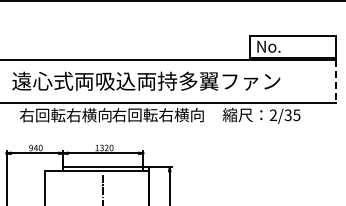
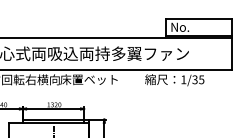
line: (336, 82) -> (232, 54), dashed -> solid
text: (272, 114) -> (183, 79), 2/35 -> 1/35
text: (157, 115) -> (95, 79), 右回転右横向 -> 床置ベット

